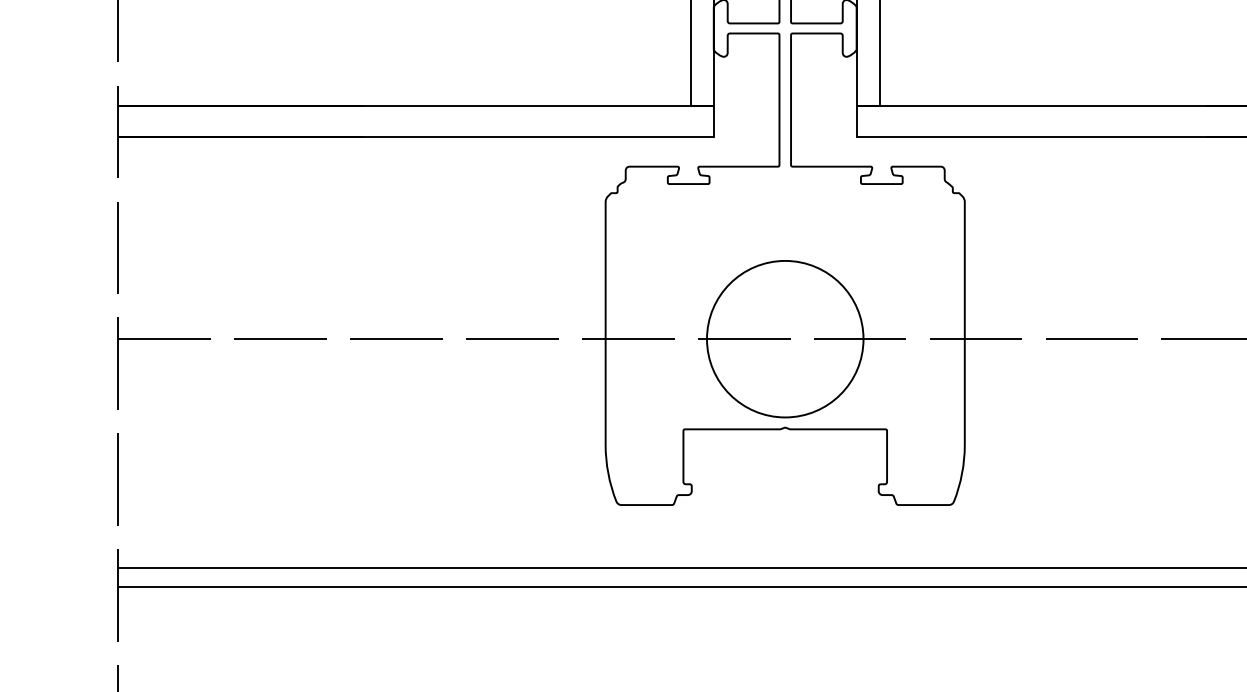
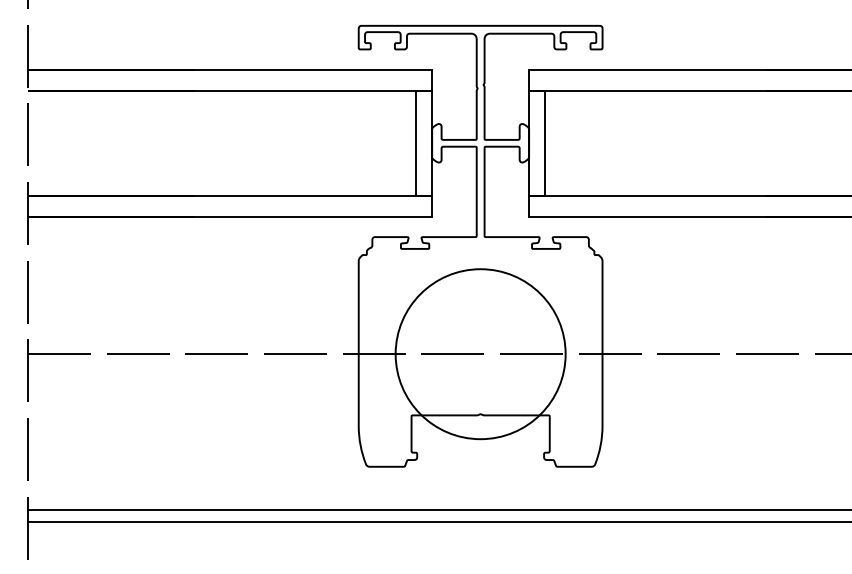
circle: (785, 339) -> (480, 354), size x1.6

